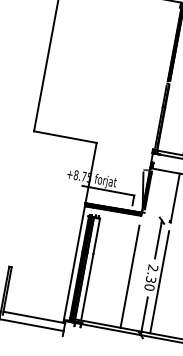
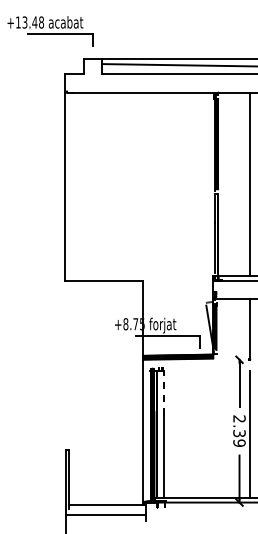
line: (97, 235) -> (164, 392), solid -> dashed
line: (130, 276) -> (213, 434), removed
text: (149, 286) -> (239, 442), 2.30 -> 2.39

